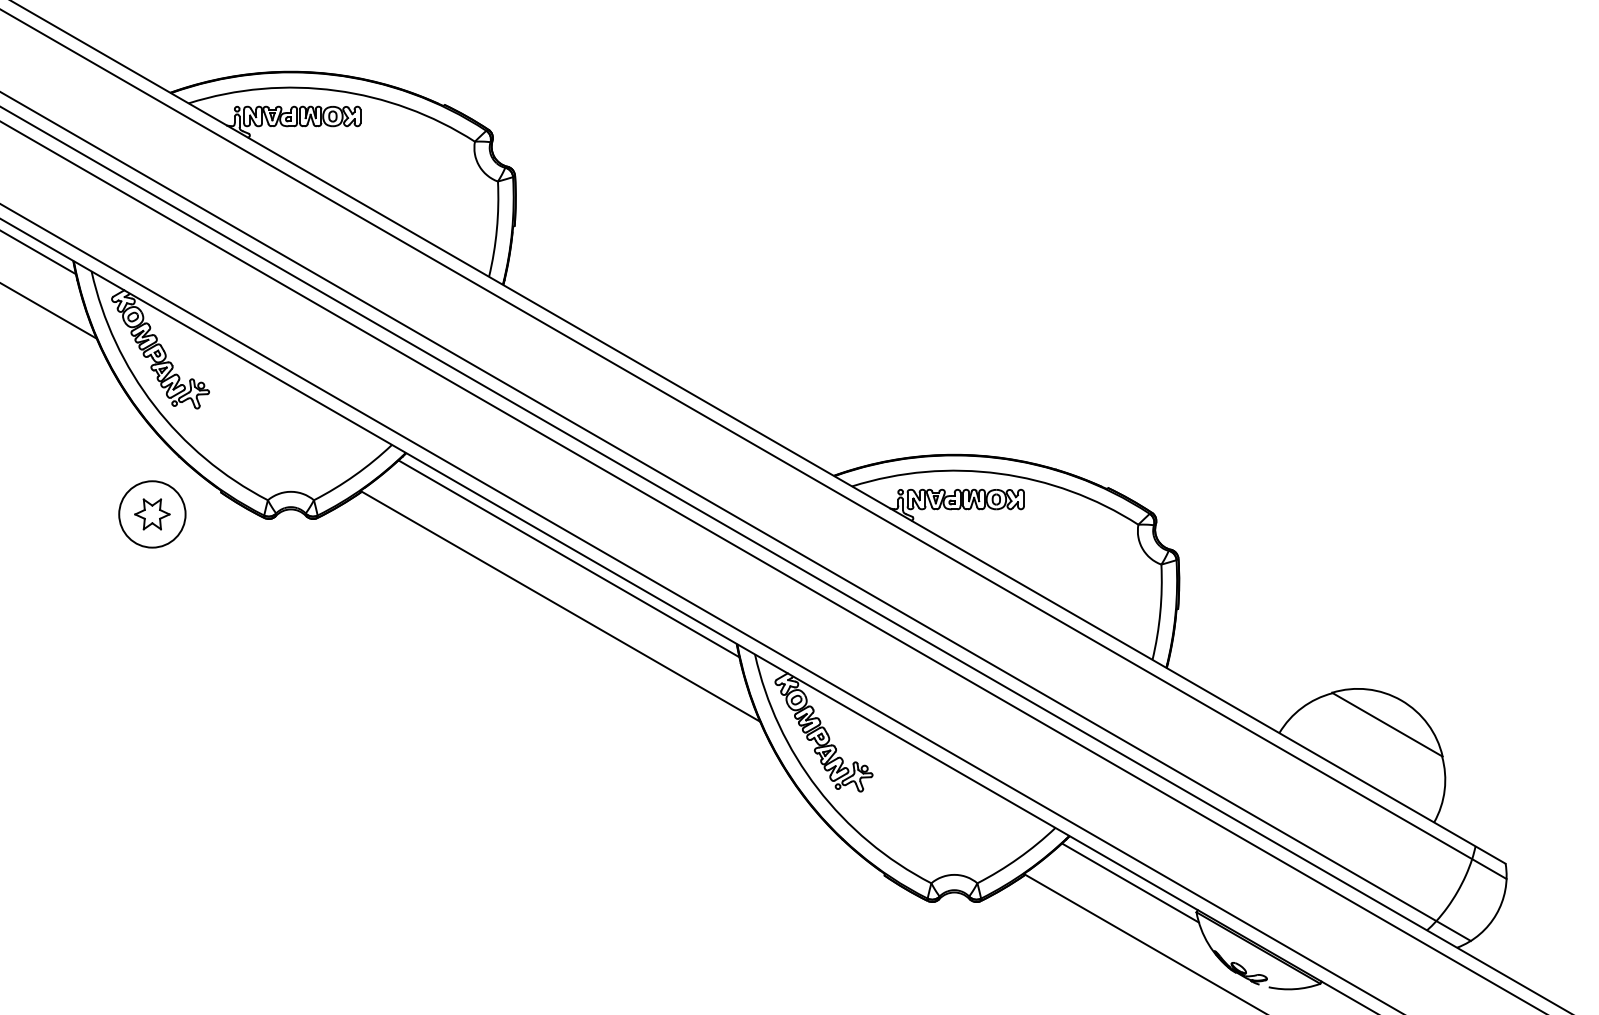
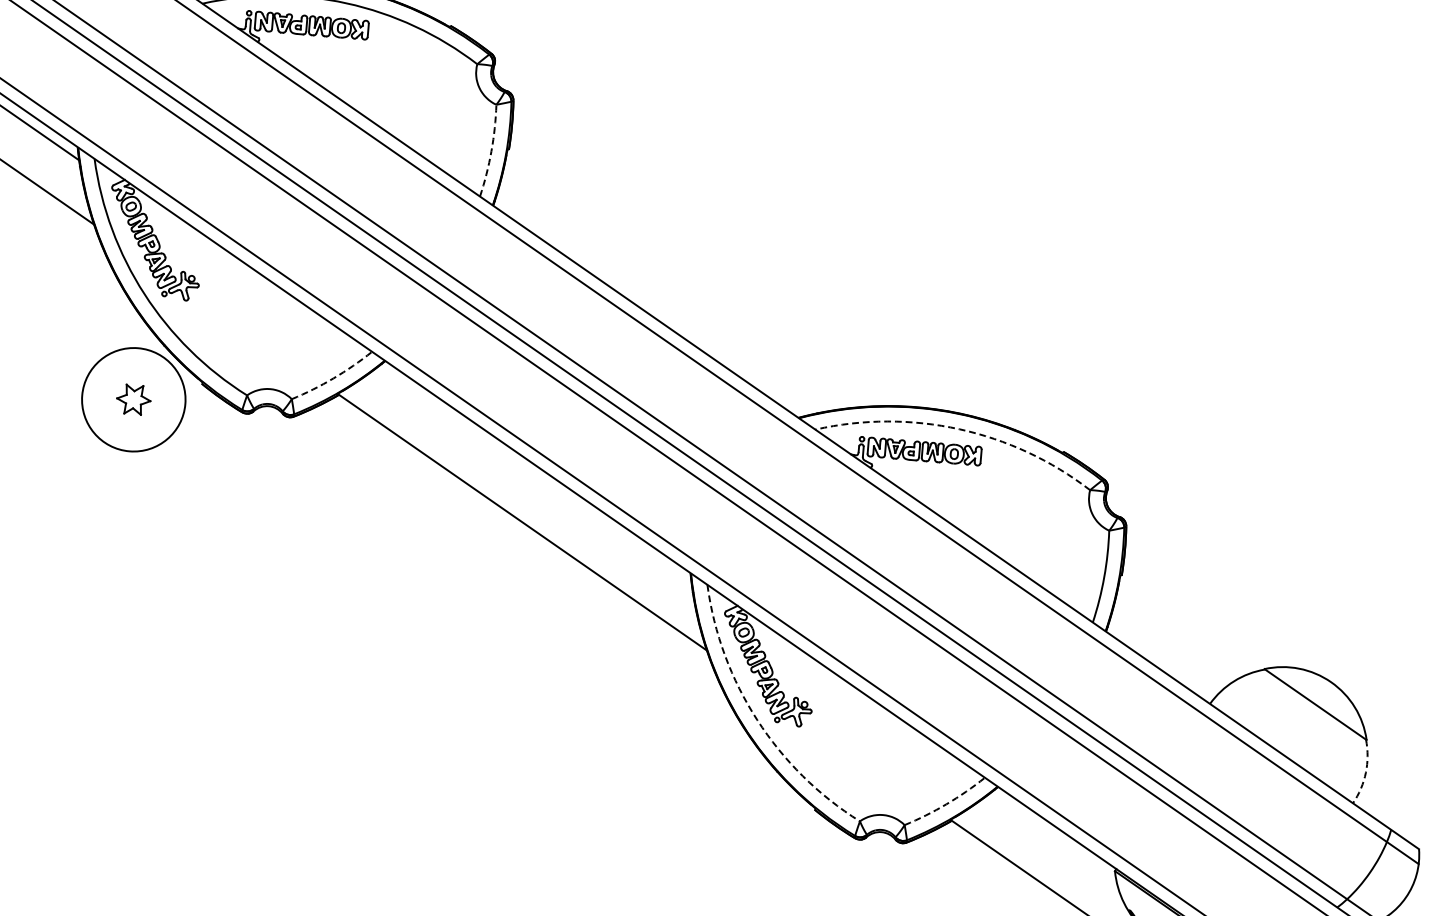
arc: (496, 229) -> (491, 151), solid -> dashed
arc: (999, 473) -> (959, 429), solid -> dashed
arc: (354, 475) -> (333, 378), solid -> dashed
circle: (152, 514) -> (133, 399), size x1.6
line: (568, 558) -> (534, 476), removed
arc: (817, 788) -> (757, 720), solid -> dashed
arc: (1444, 790) -> (1365, 773), solid -> dashed
arc: (1018, 858) -> (946, 804), solid -> dashed
line: (1130, 882) -> (1053, 836), removed

